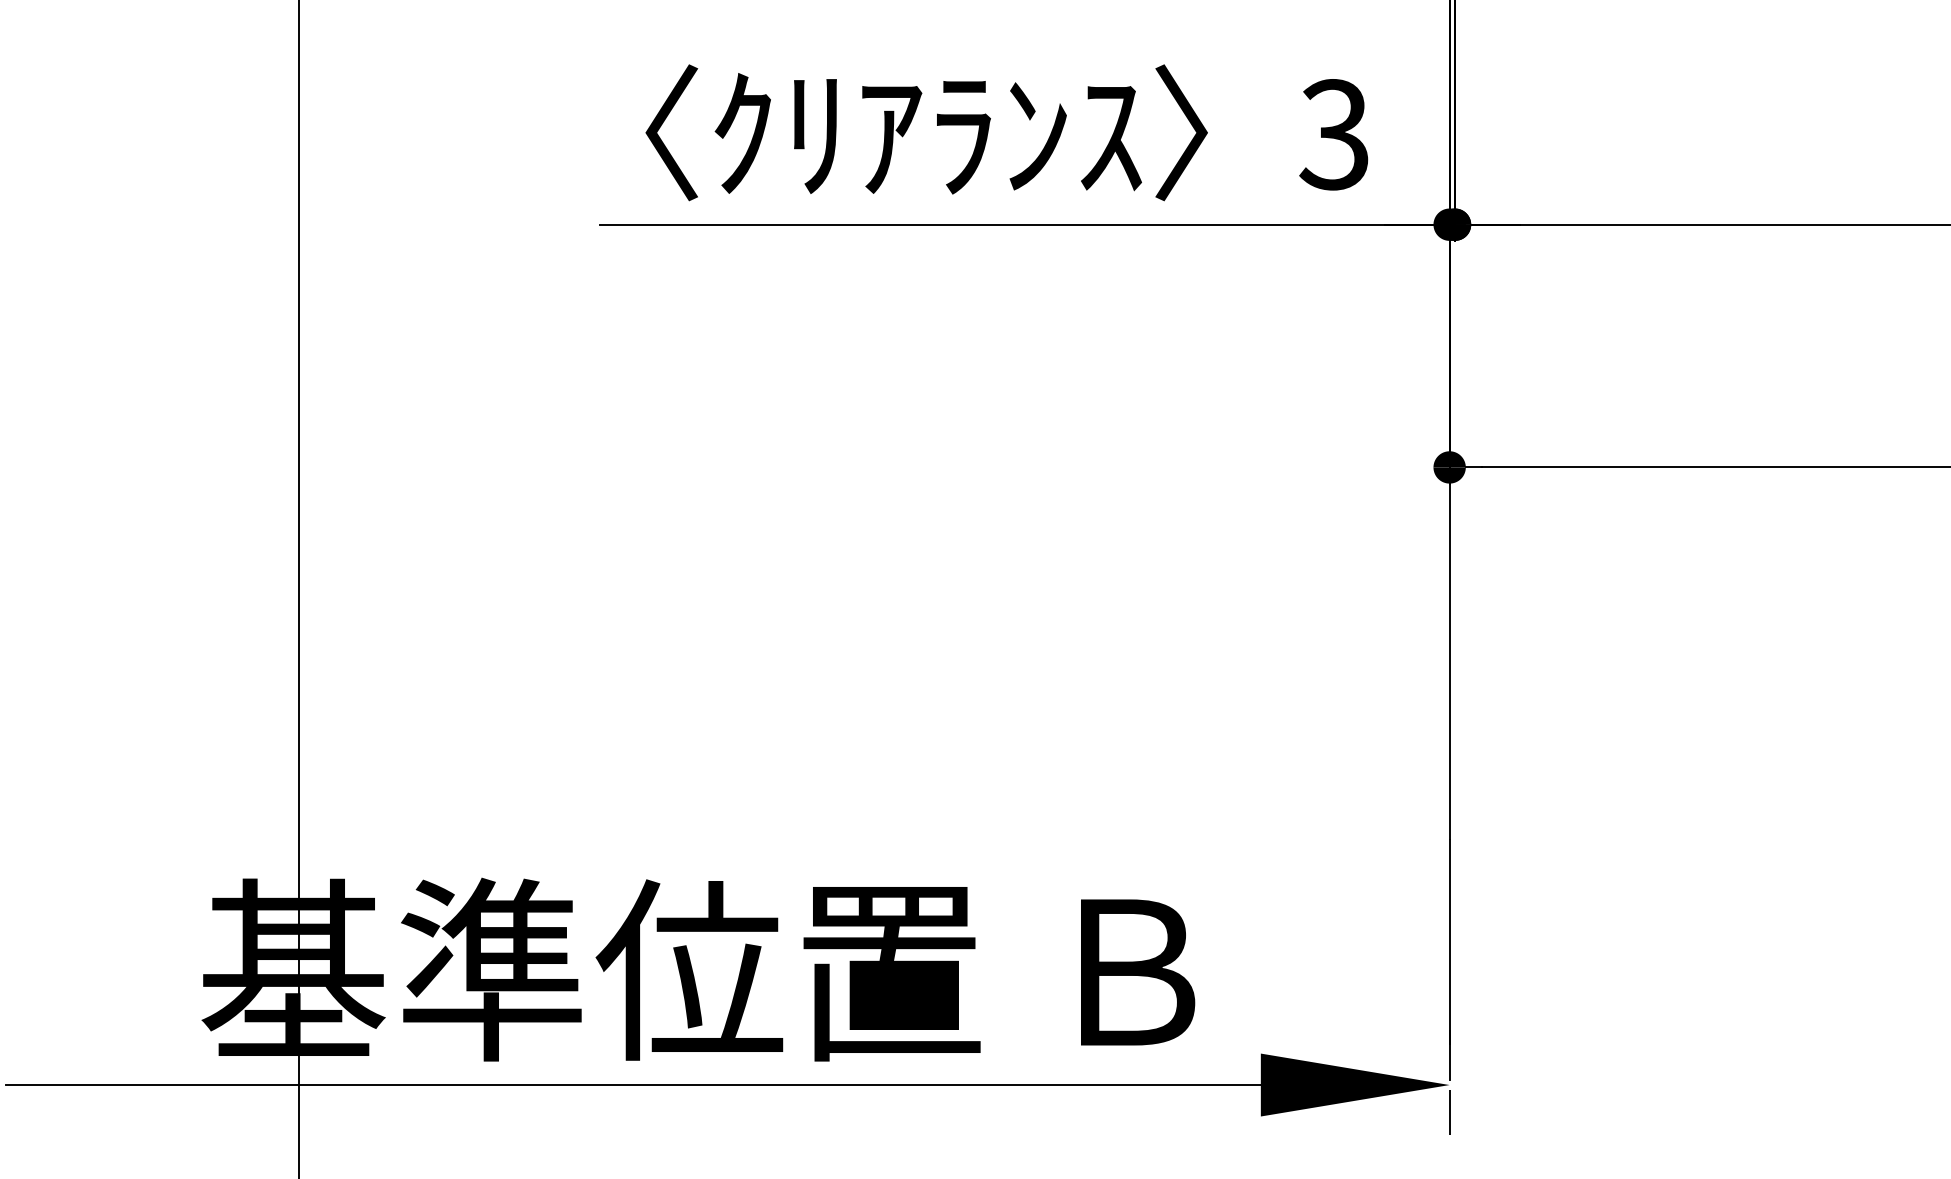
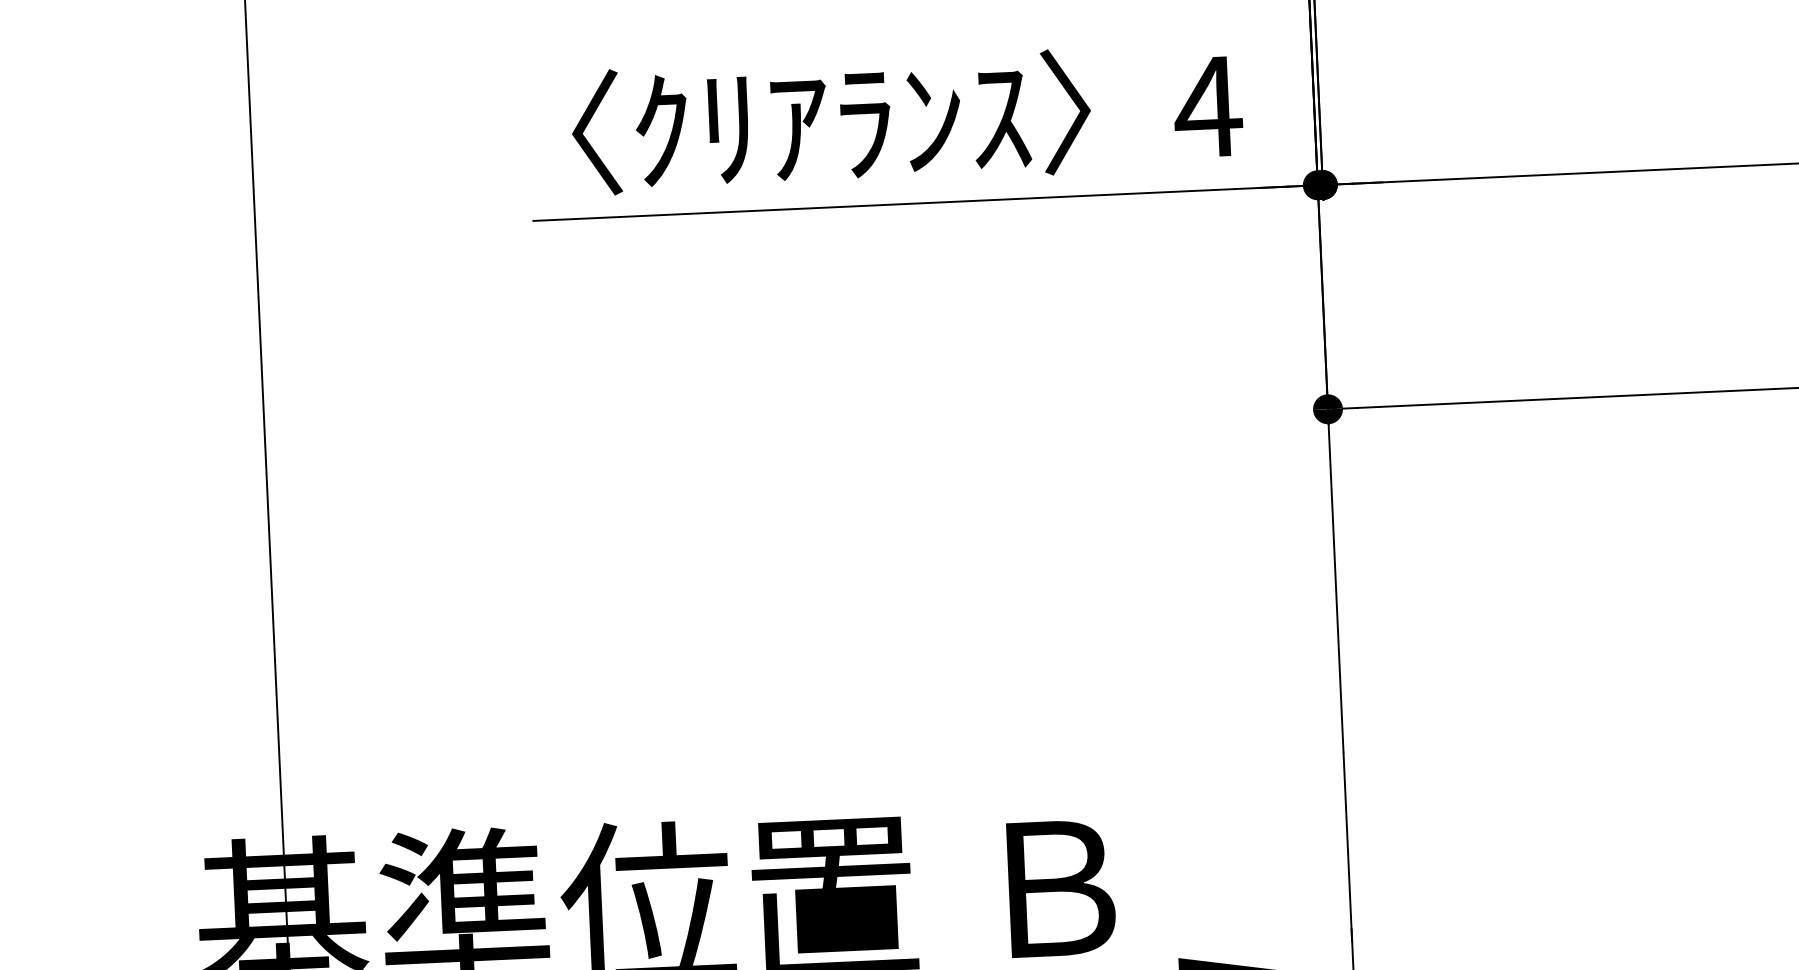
text: (1334, 134) -> (1207, 106), 3 -> 4

